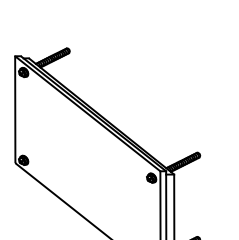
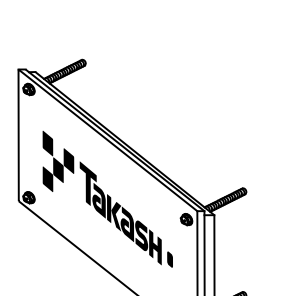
part: (87, 161) -> (107, 199), added

